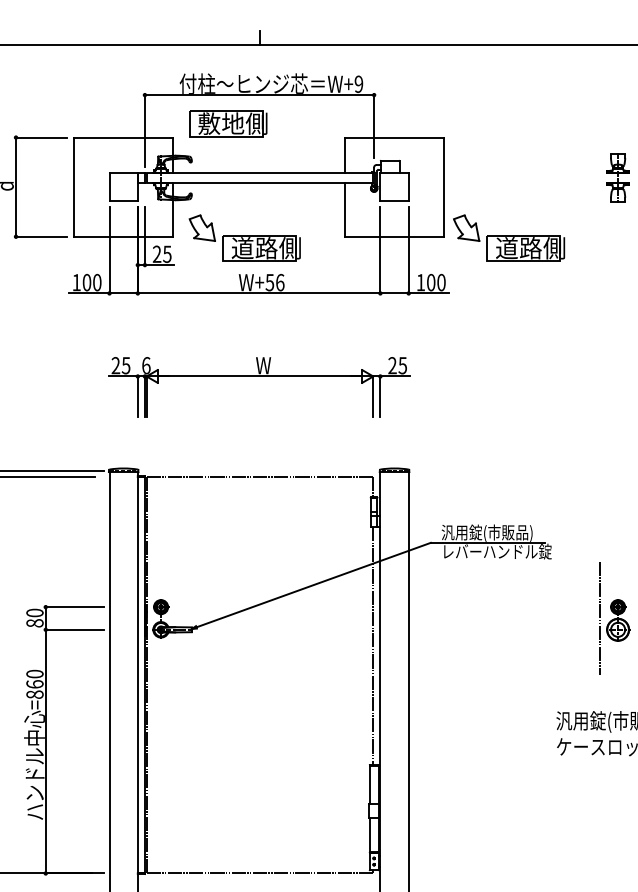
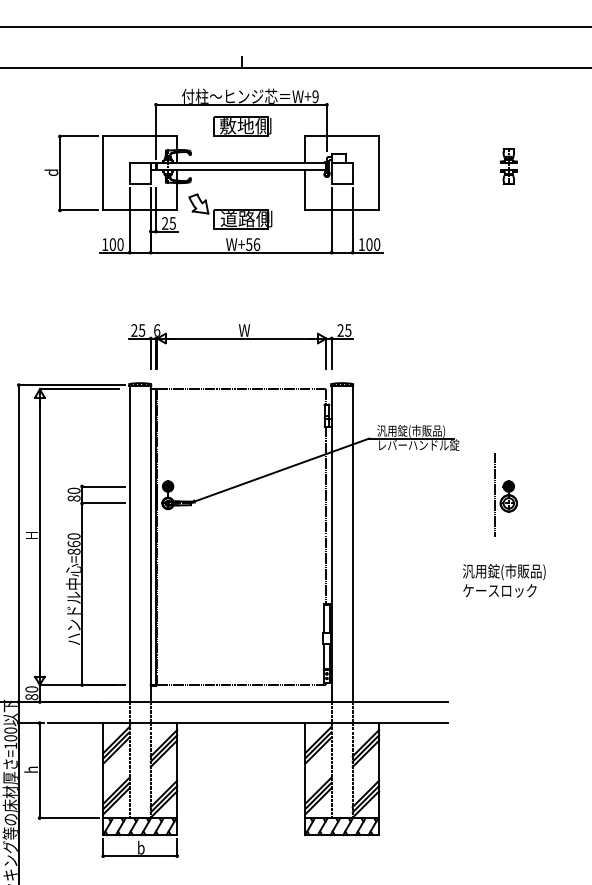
part: (228, 124) -> (242, 126), moved
part: (509, 238) -> (427, 211), removed
part: (258, 377) -> (240, 339), moved

